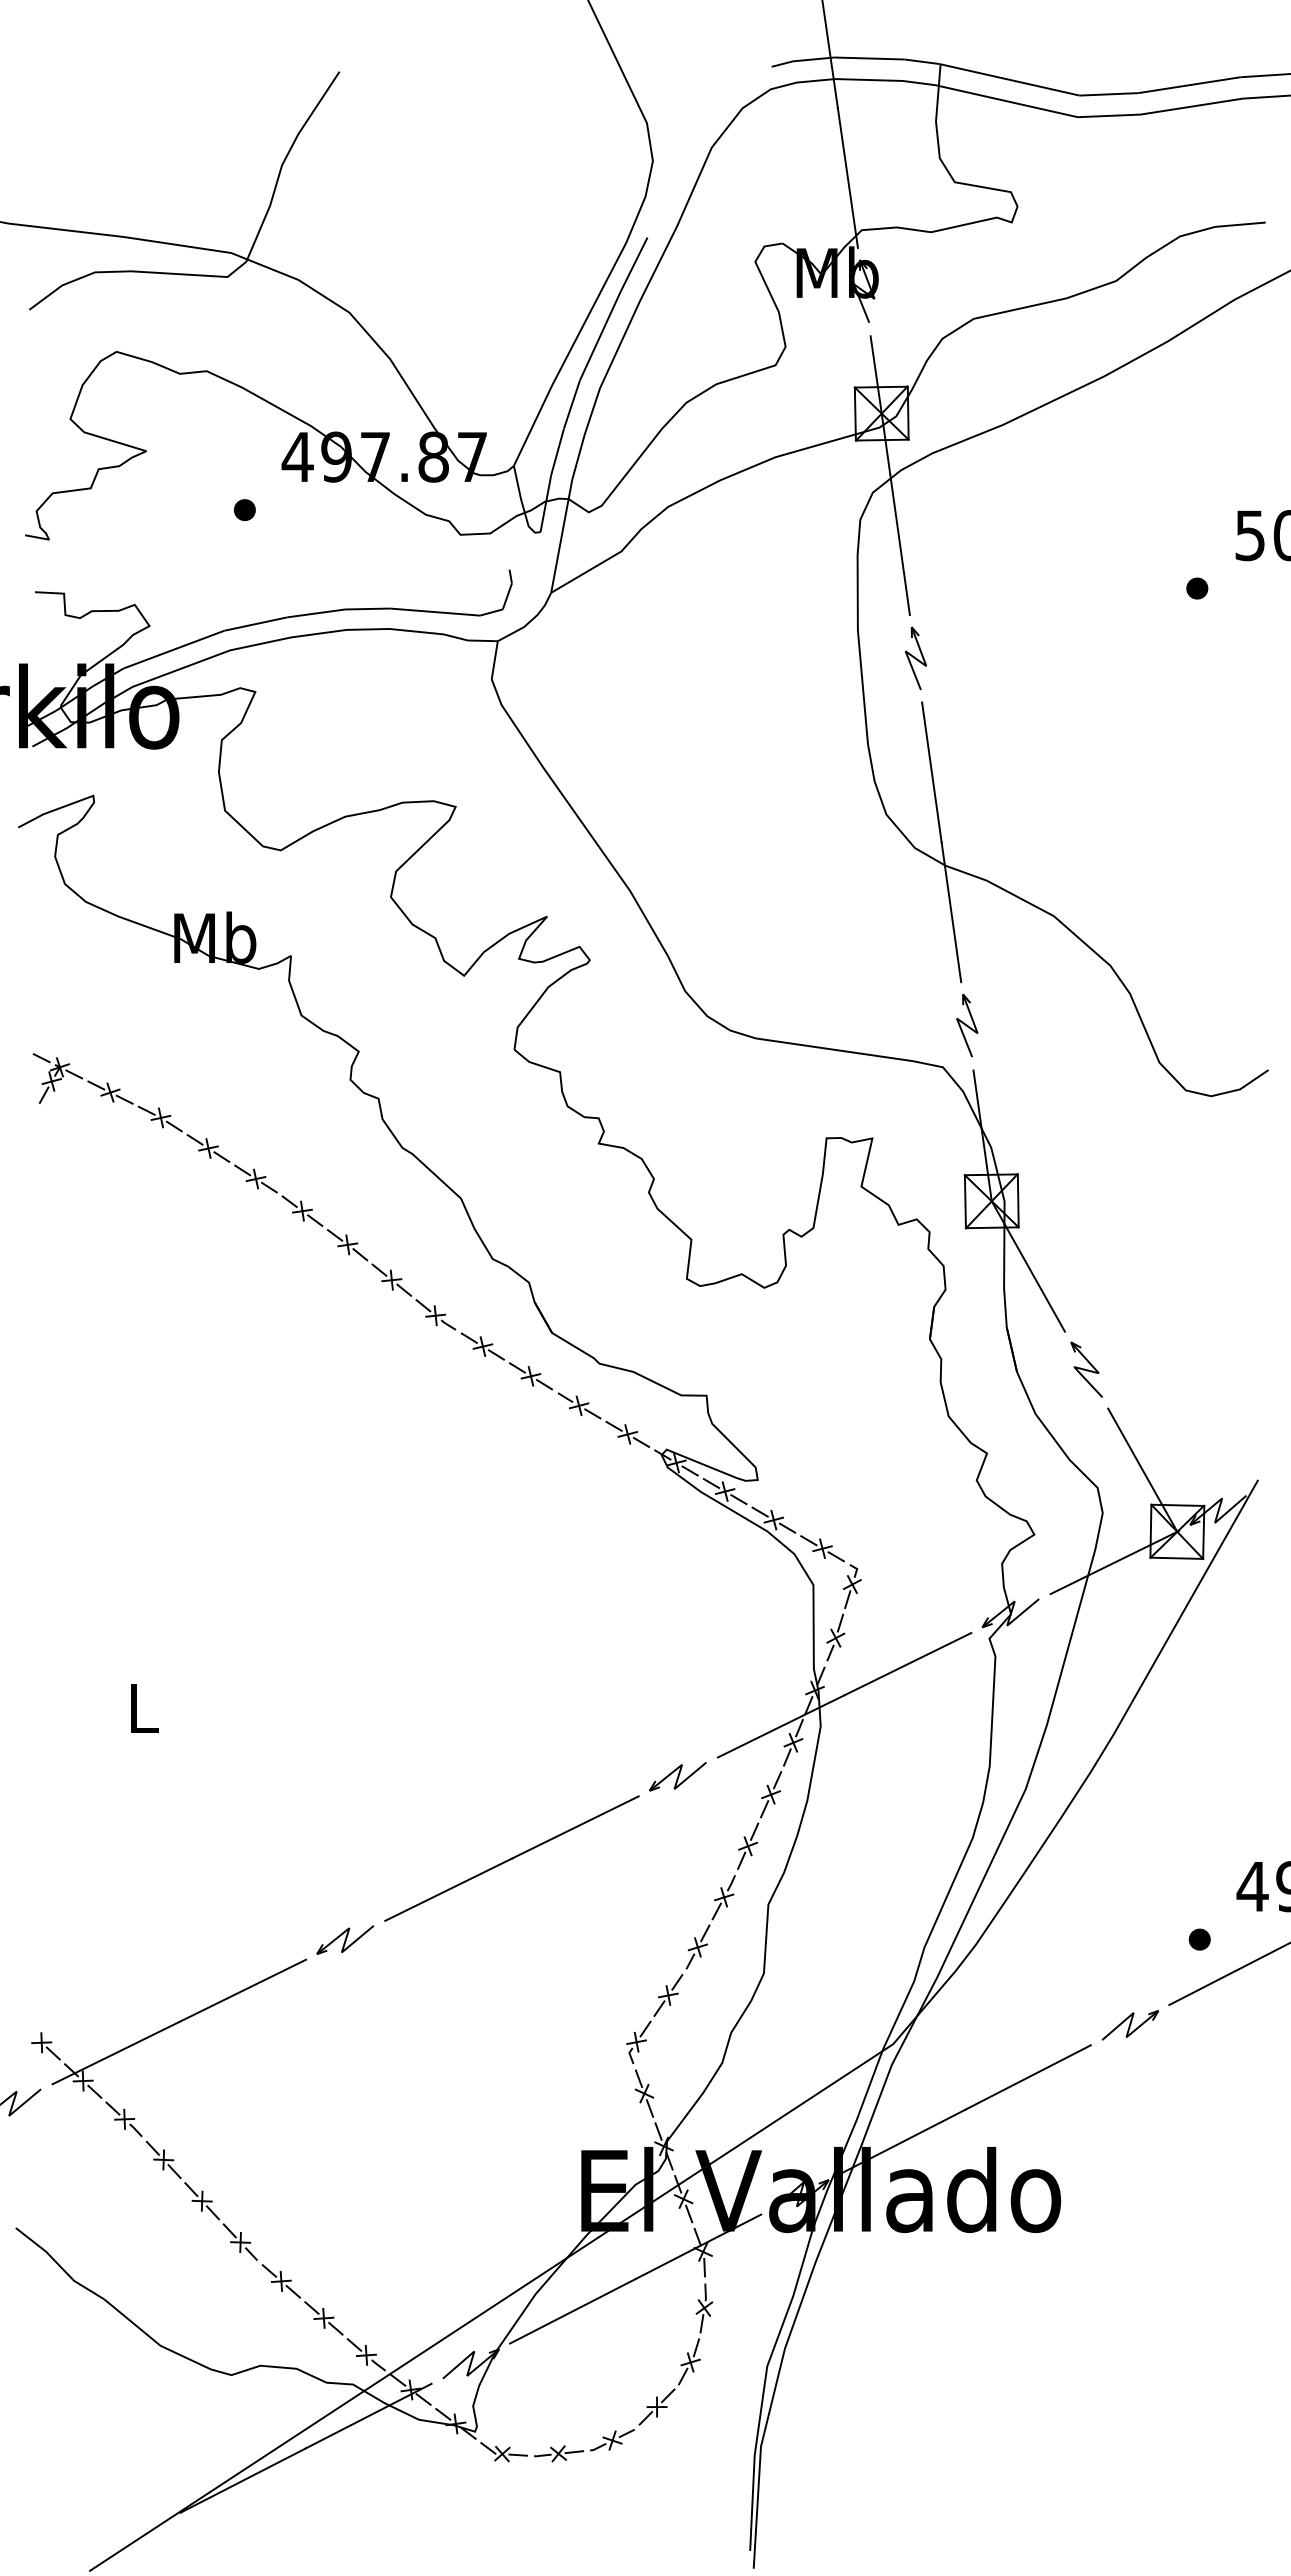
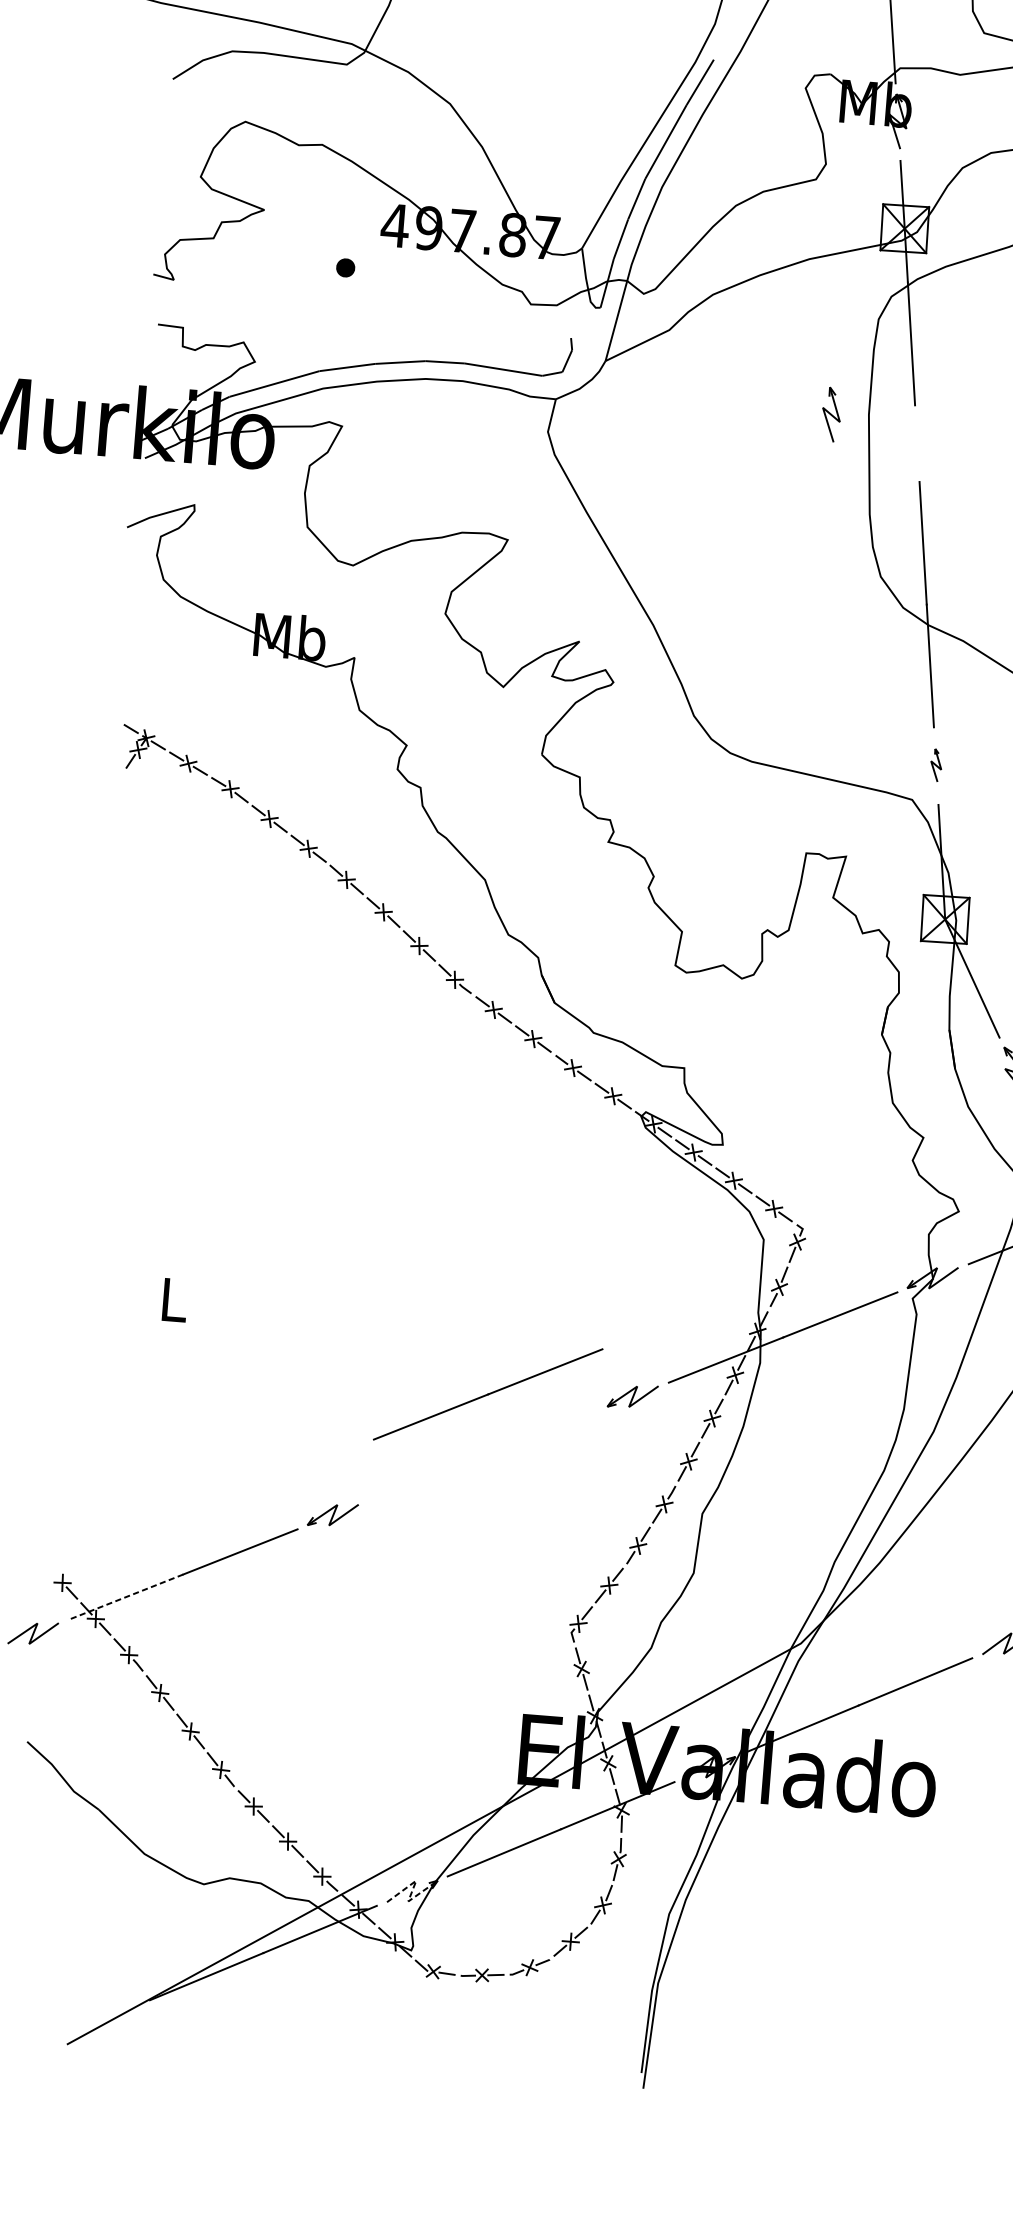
part: (915, 658) -> (831, 414), moved
part: (967, 1025) -> (936, 765), size x0.6
line: (511, 1858) -> (487, 1394), moved
line: (115, 2053) -> (125, 1597), solid -> dashed
line: (470, 2363) -> (412, 1890), solid -> dashed

